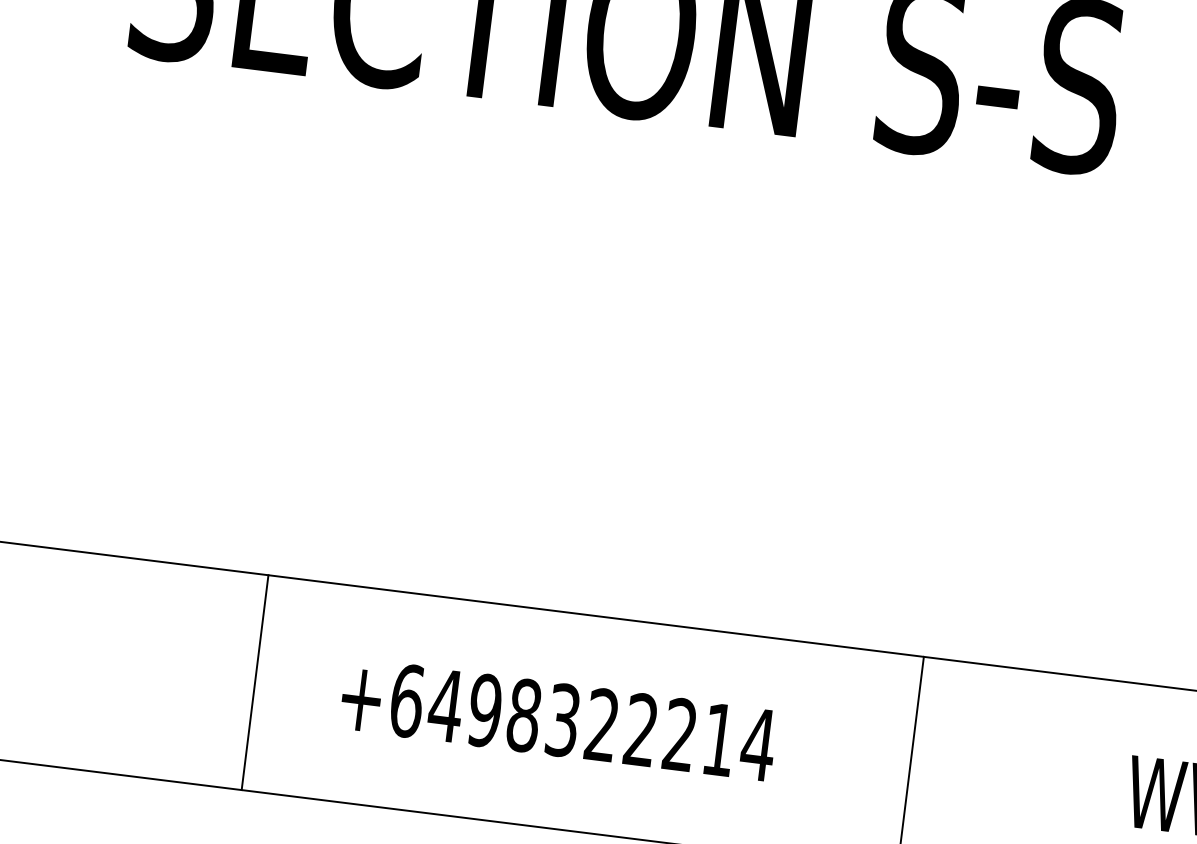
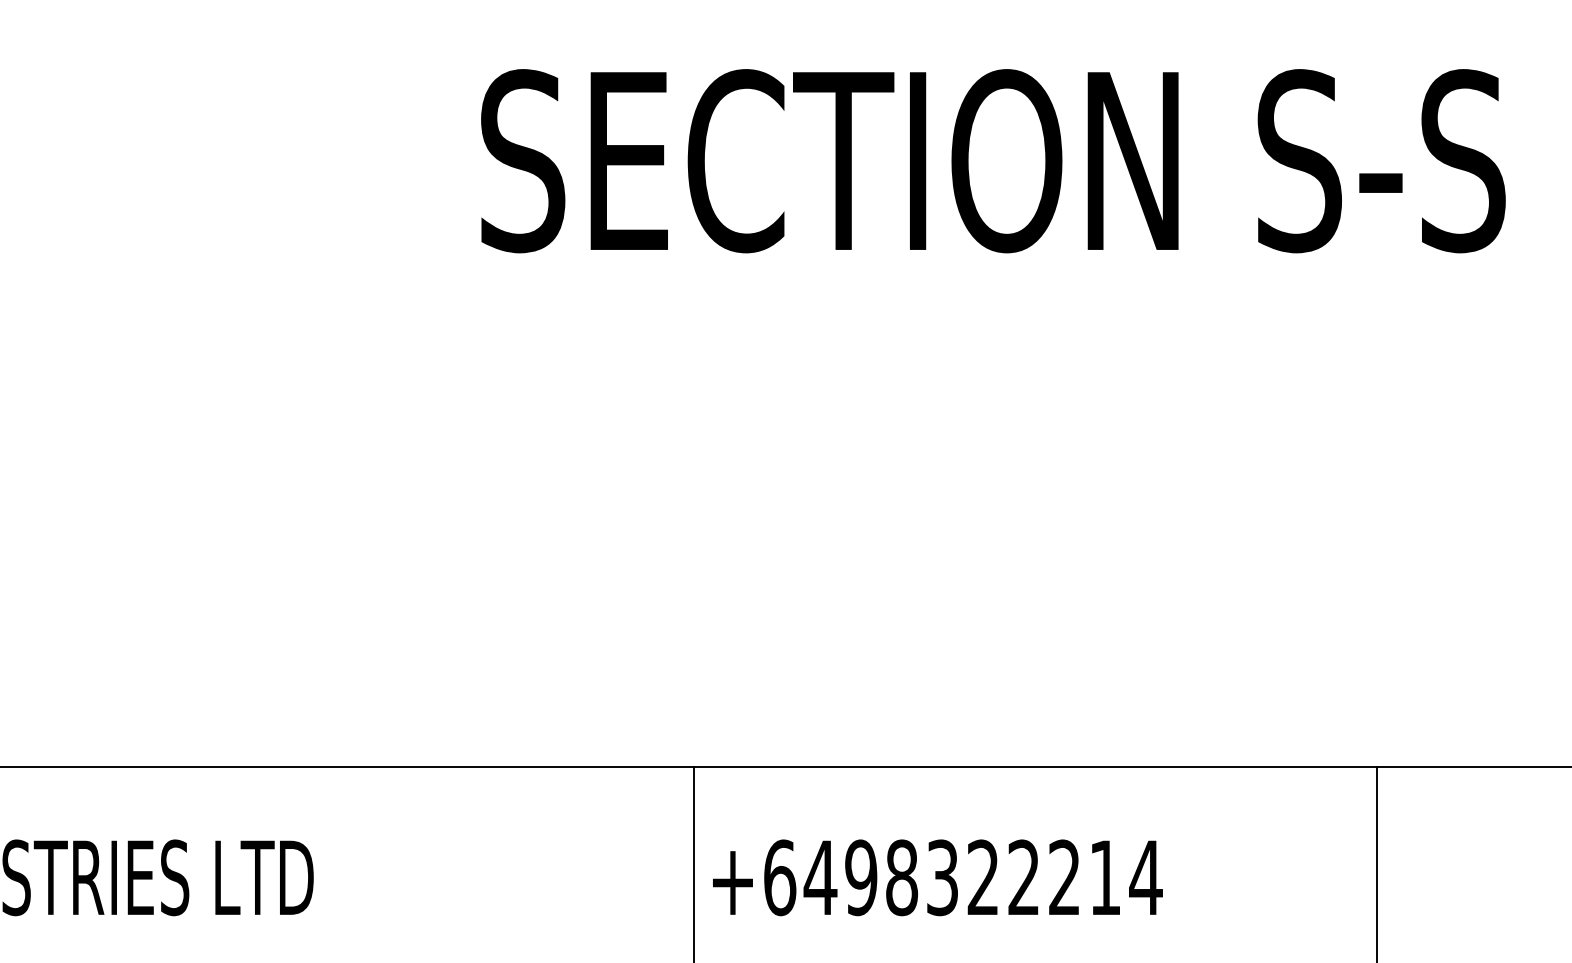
text: (558, 719) -> (937, 877), moved

